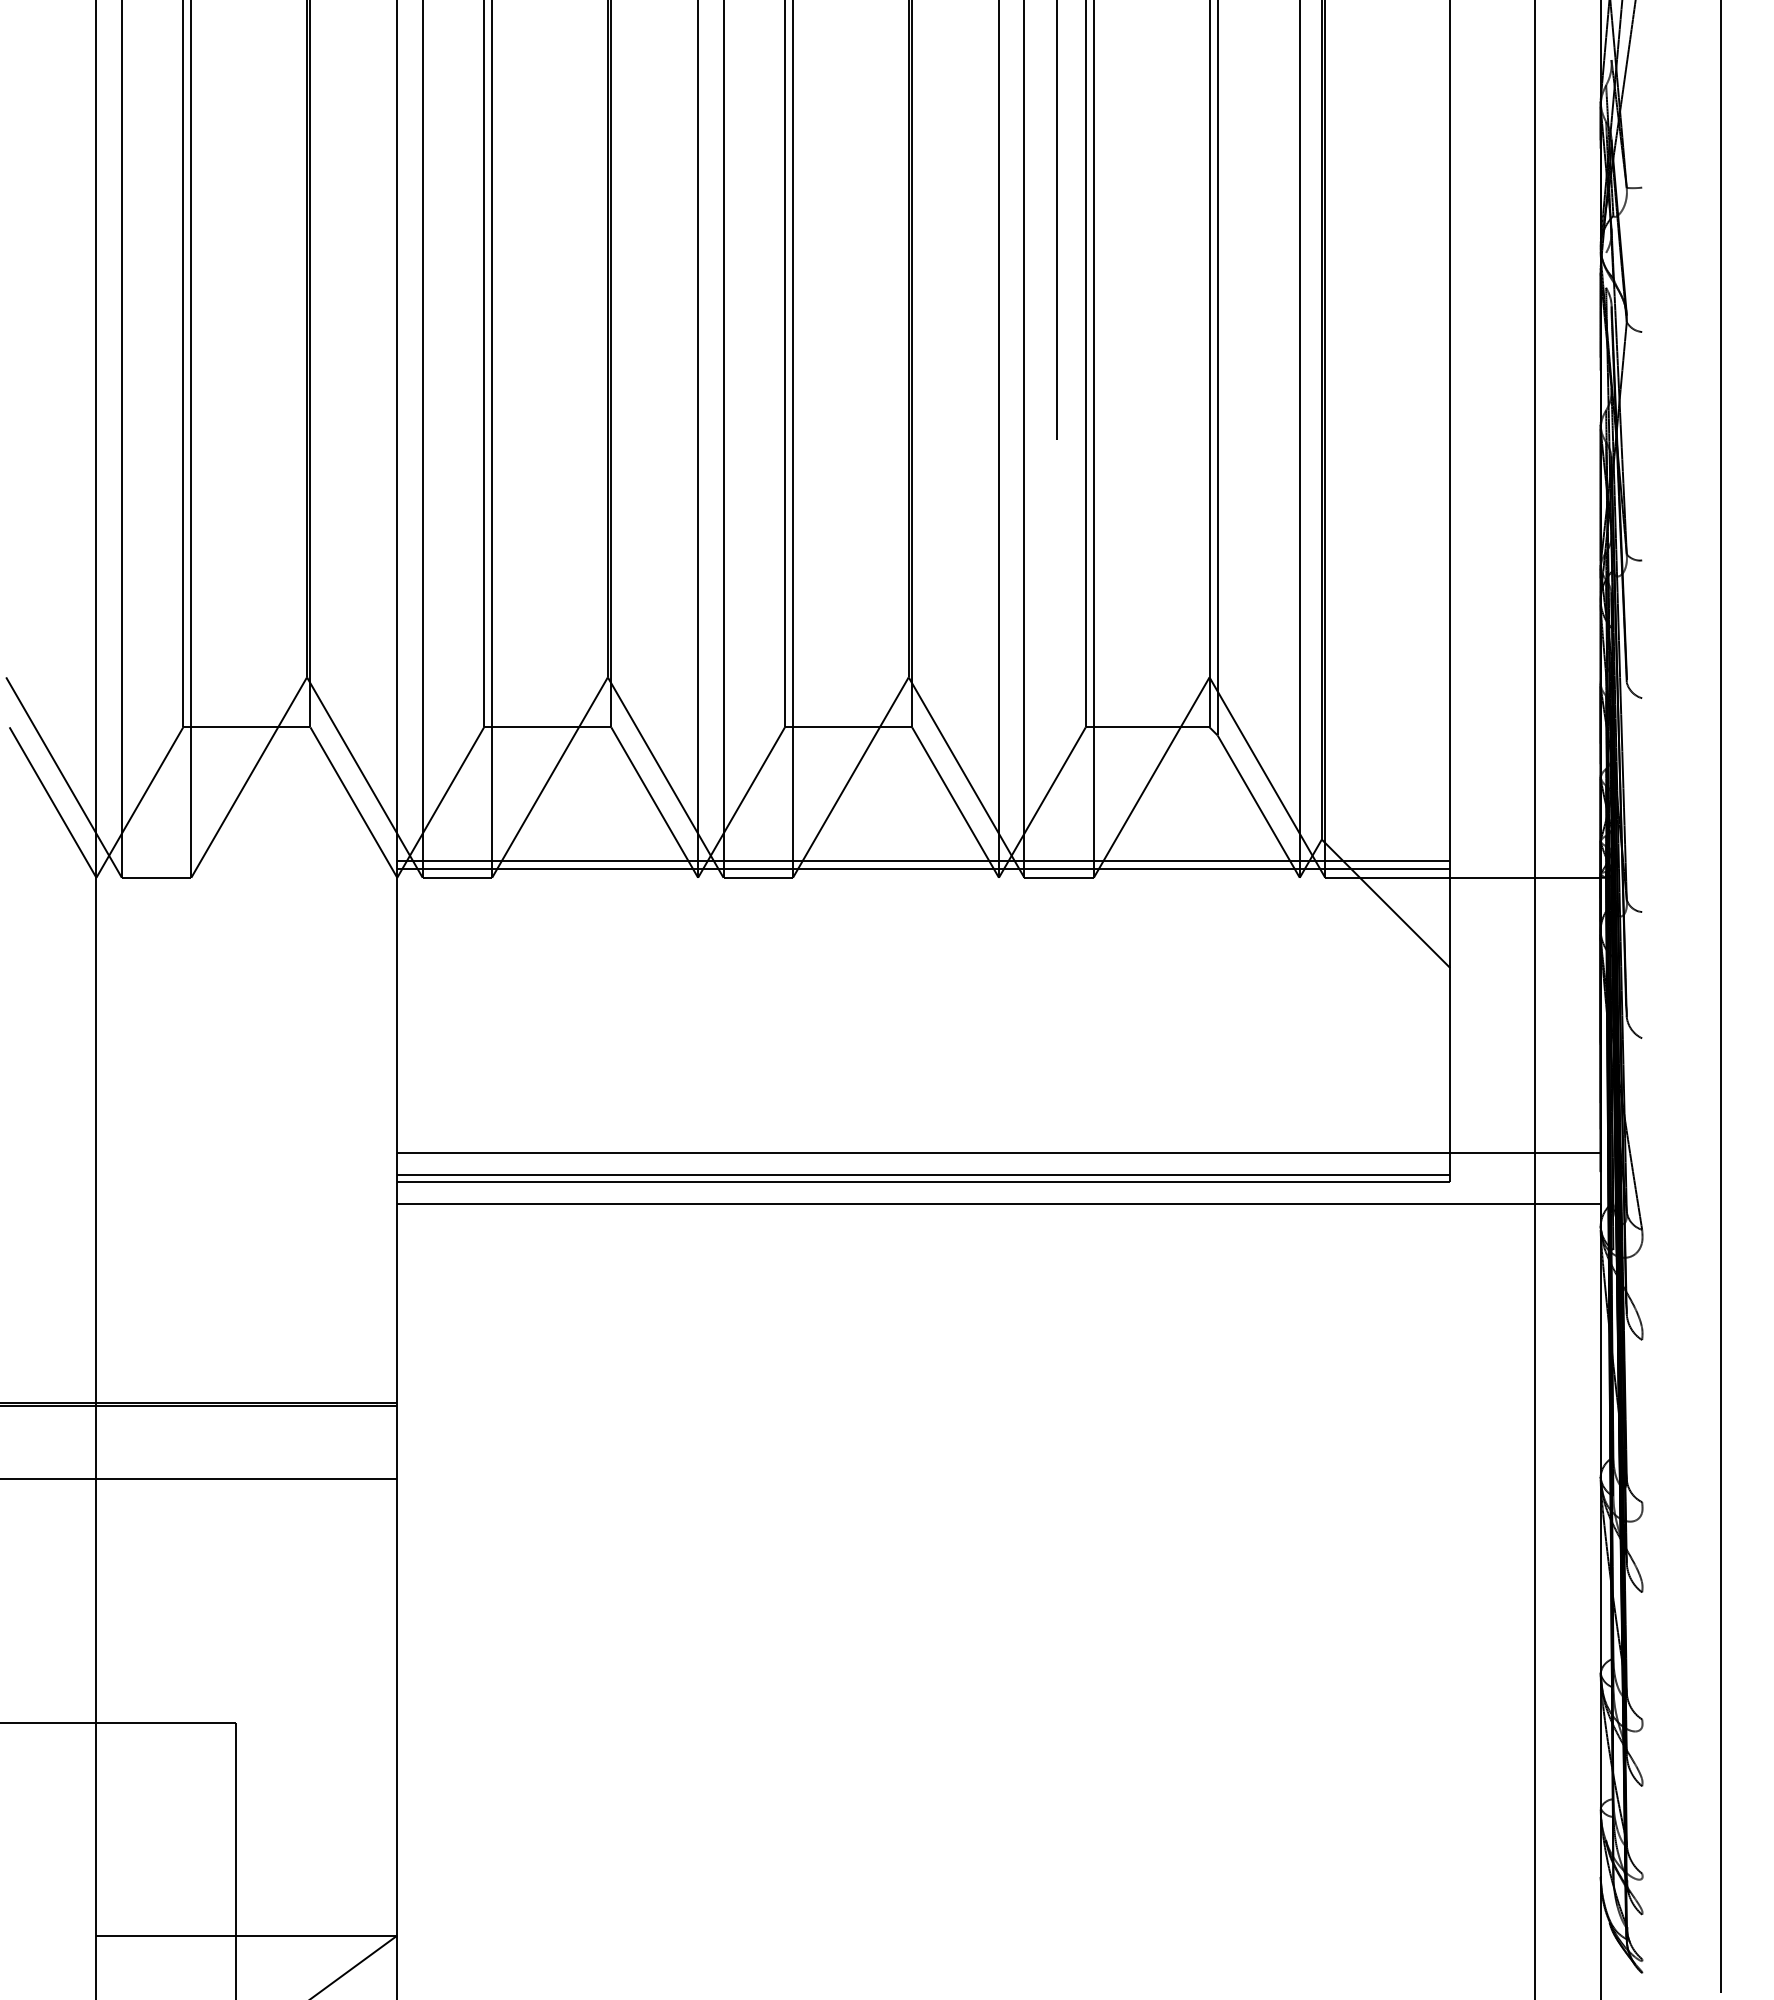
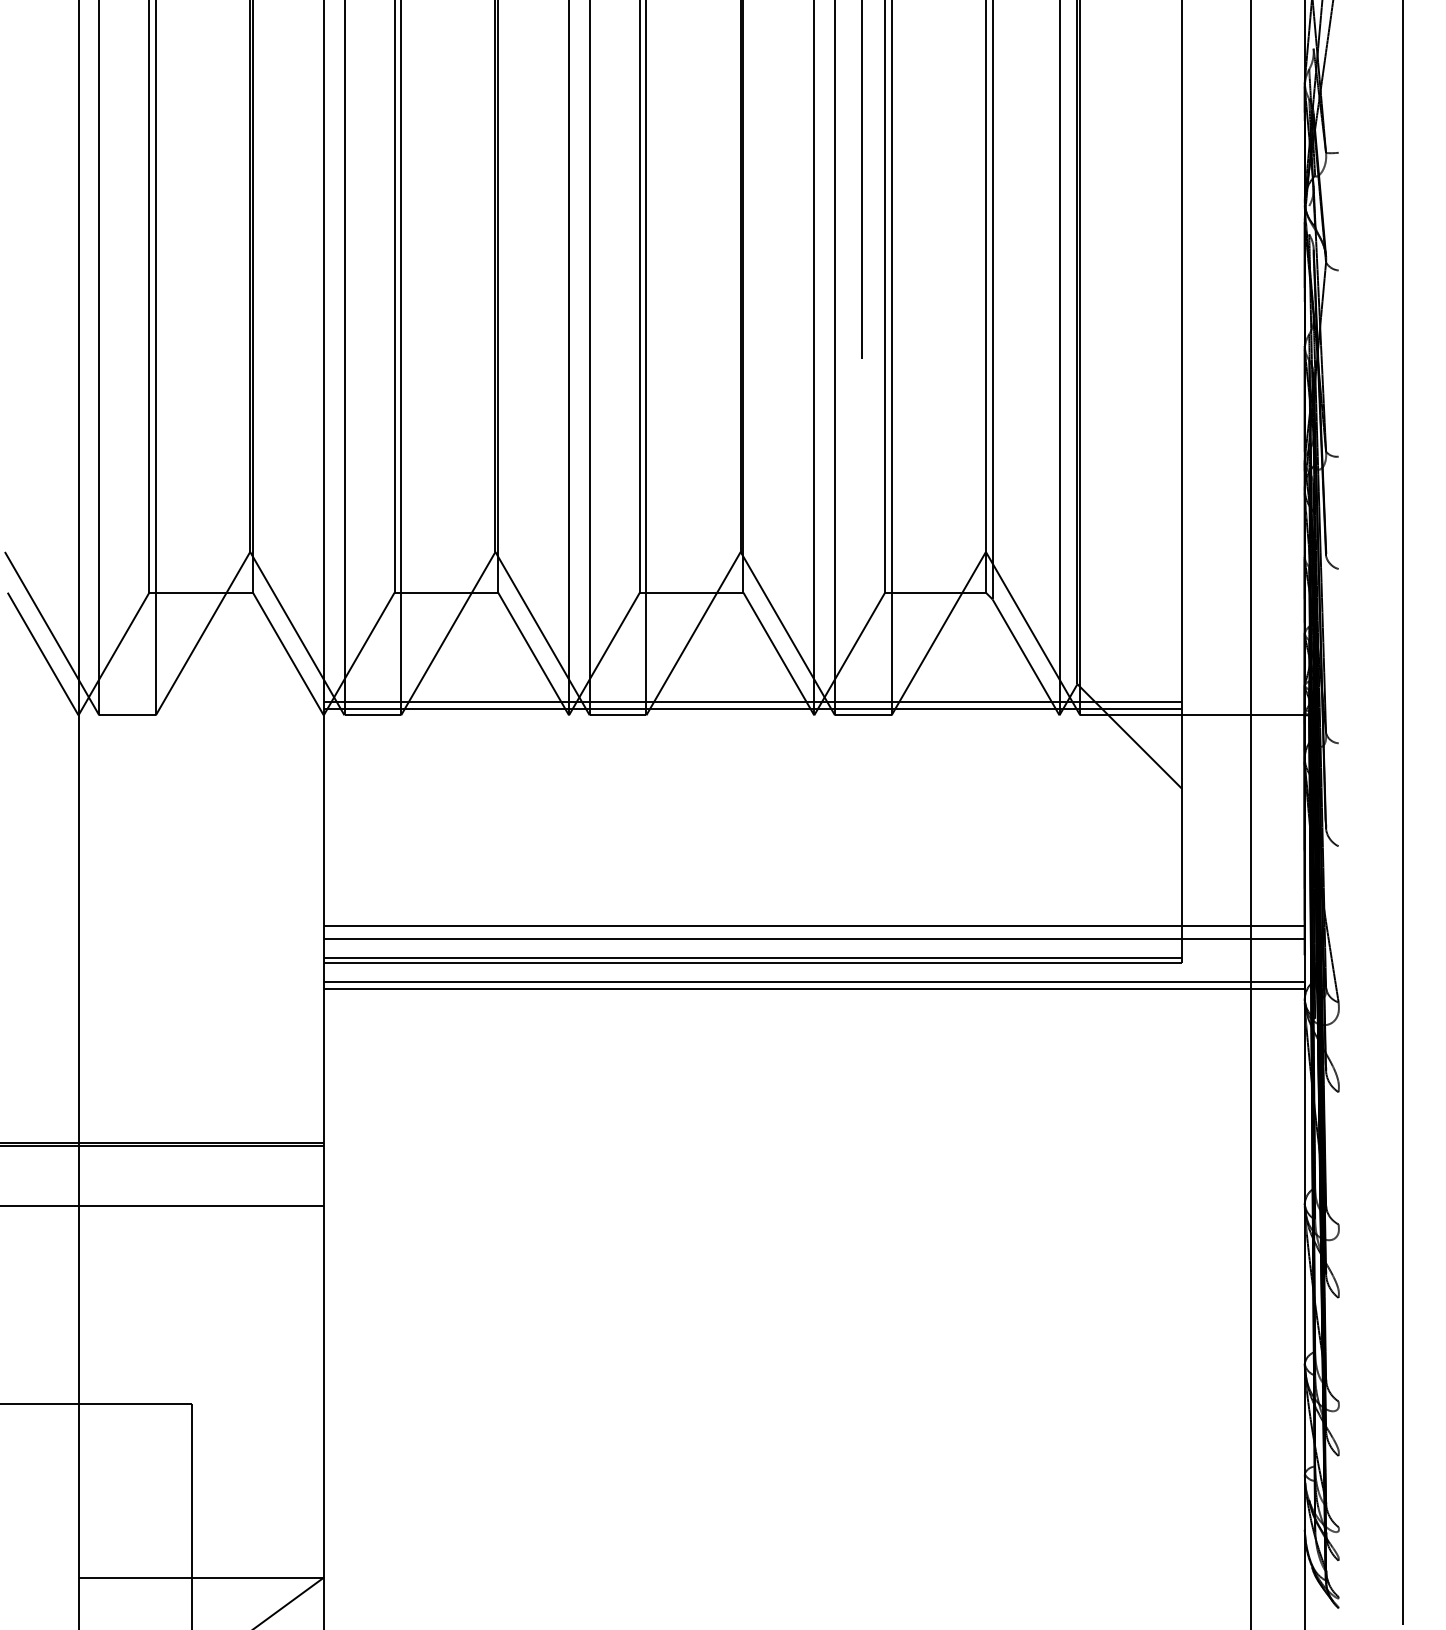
line: (998, 1136) -> (813, 926), added
line: (998, 1212) -> (813, 988), added

